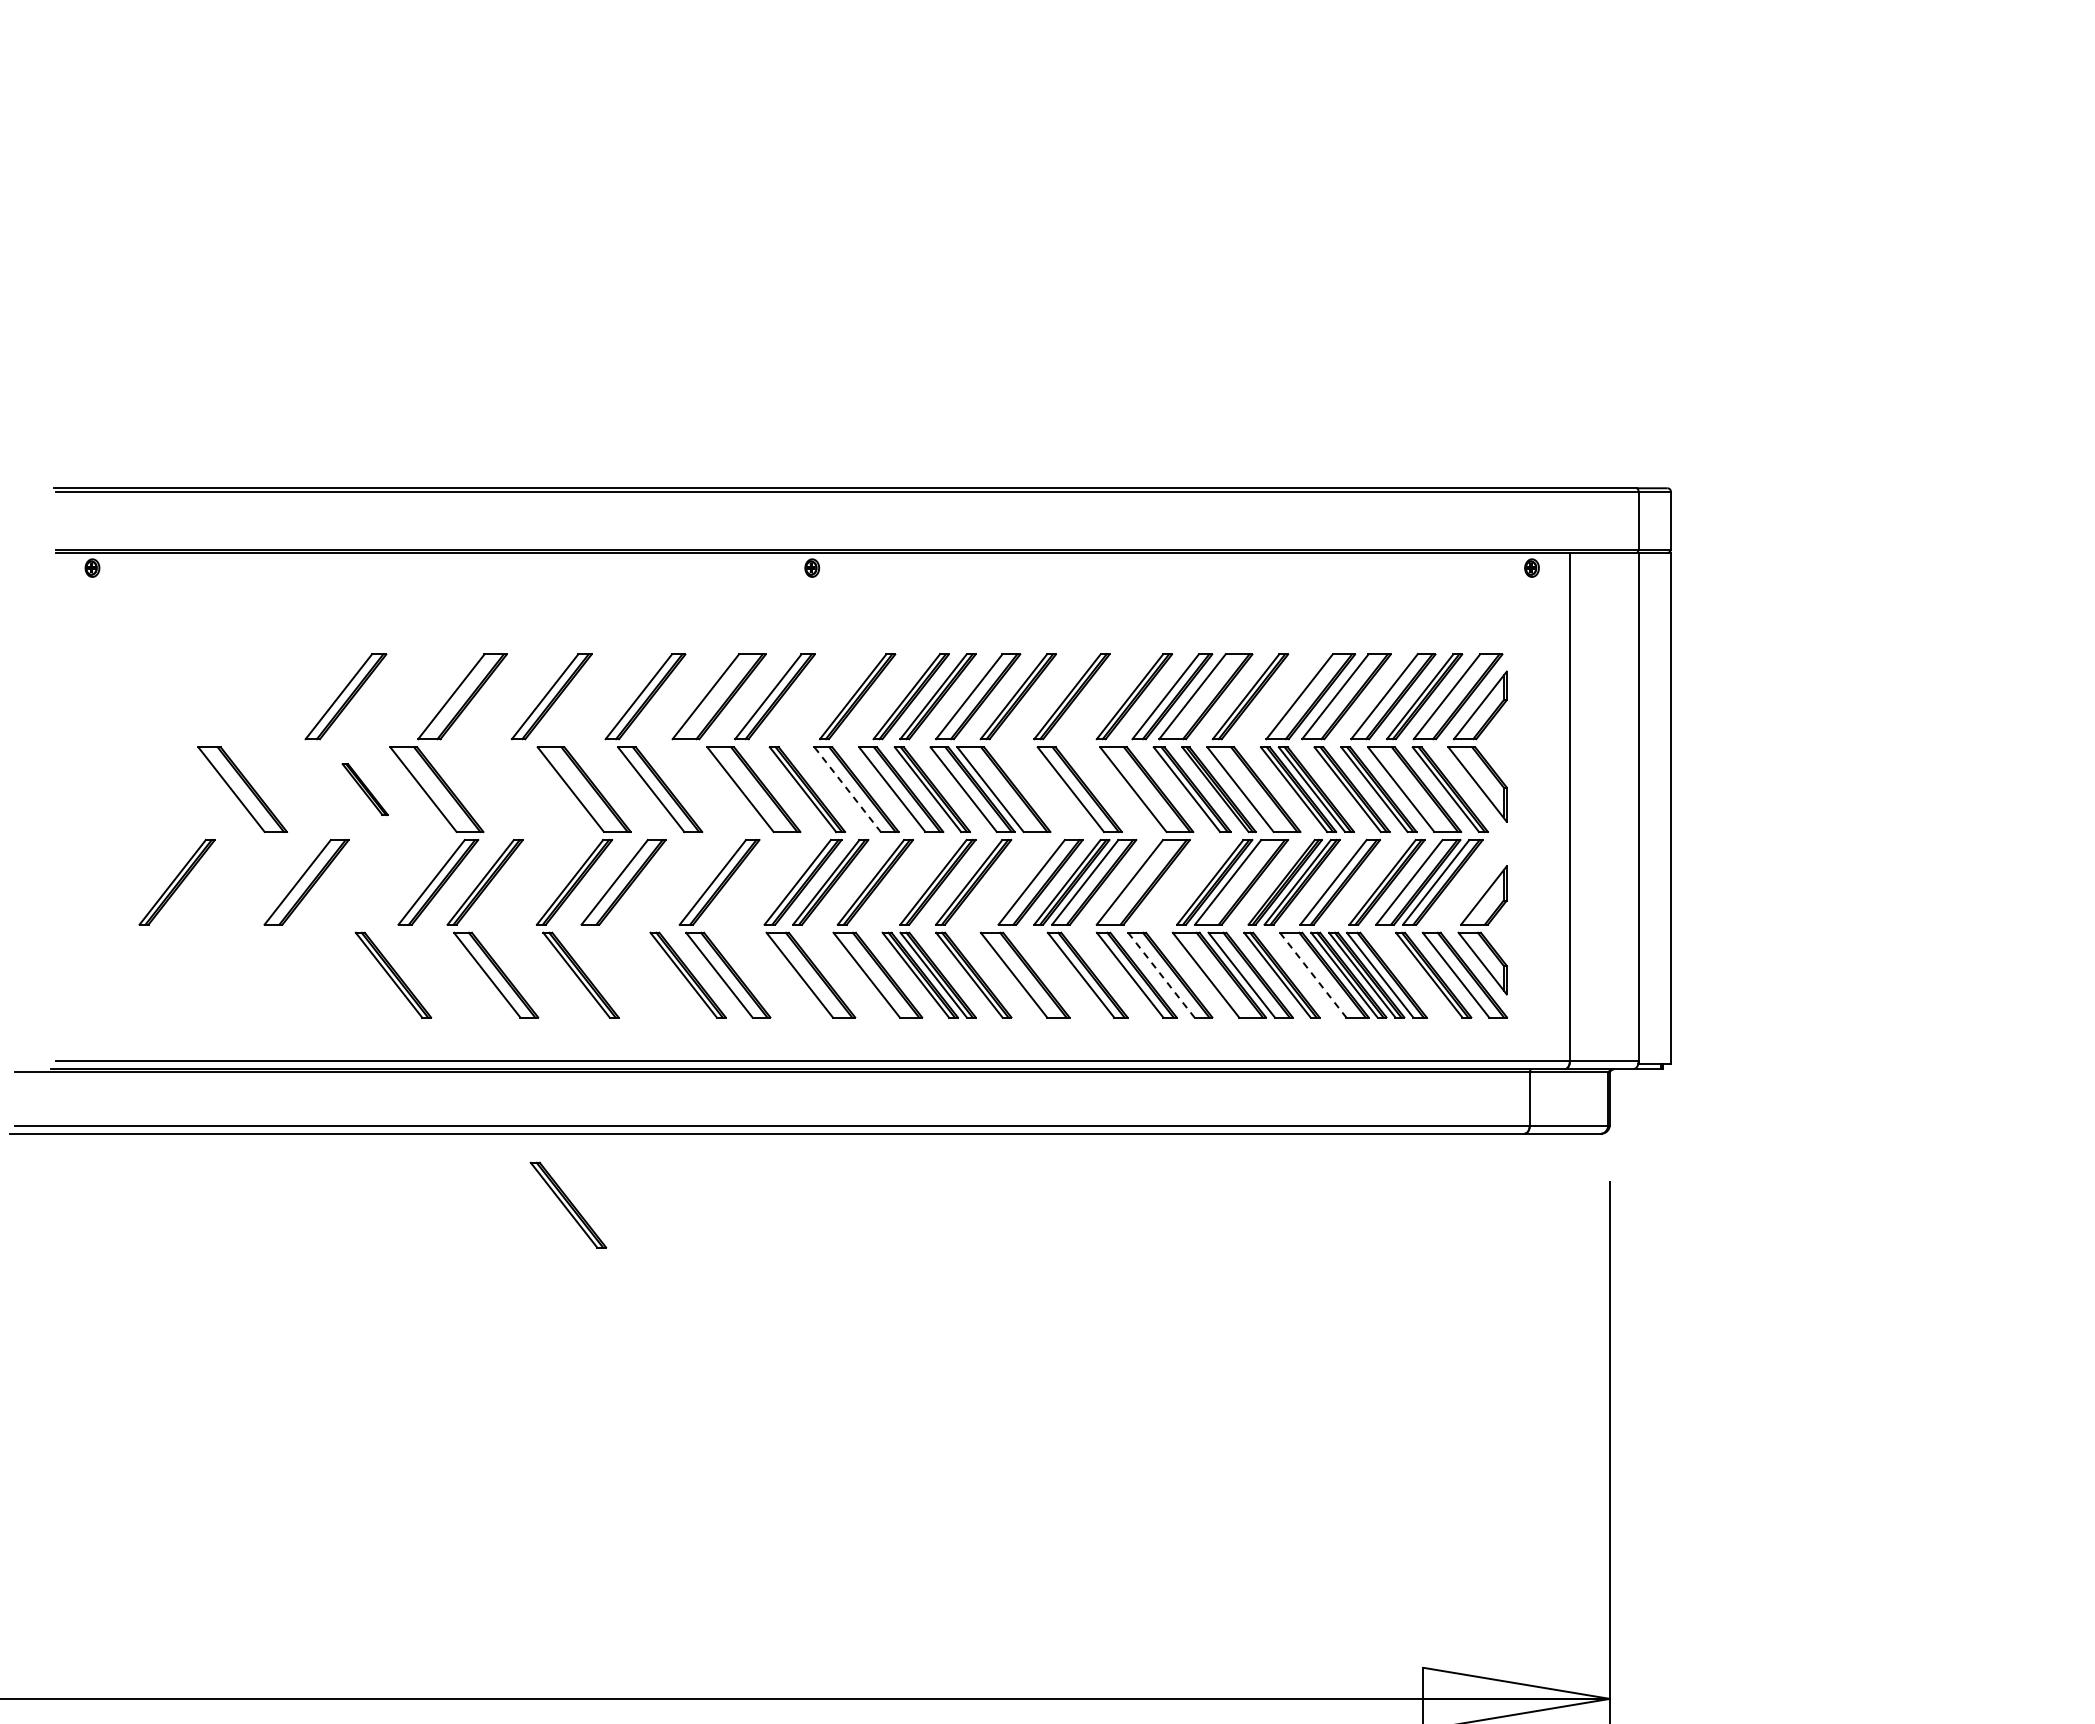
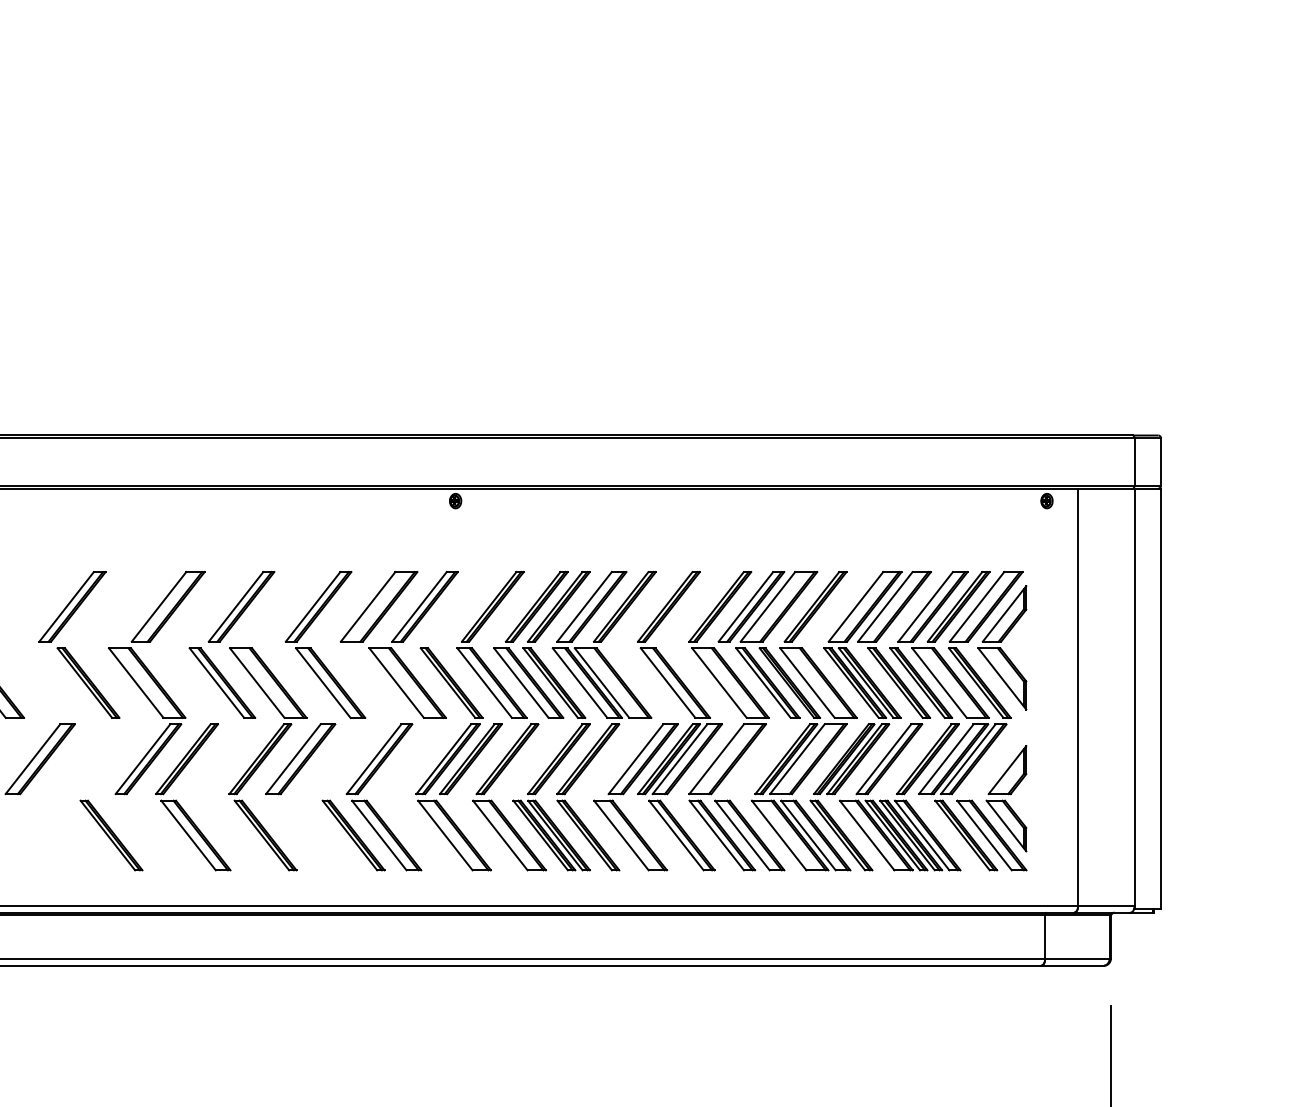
part: (364, 789) -> (87, 682), size x1.67
part: (528, 789) -> (222, 682), added
line: (847, 789) -> (484, 682), dashed -> solid
line: (1161, 975) -> (742, 835), dashed -> solid
line: (1313, 975) -> (867, 835), dashed -> solid
part: (568, 1204) -> (255, 1023), removed

